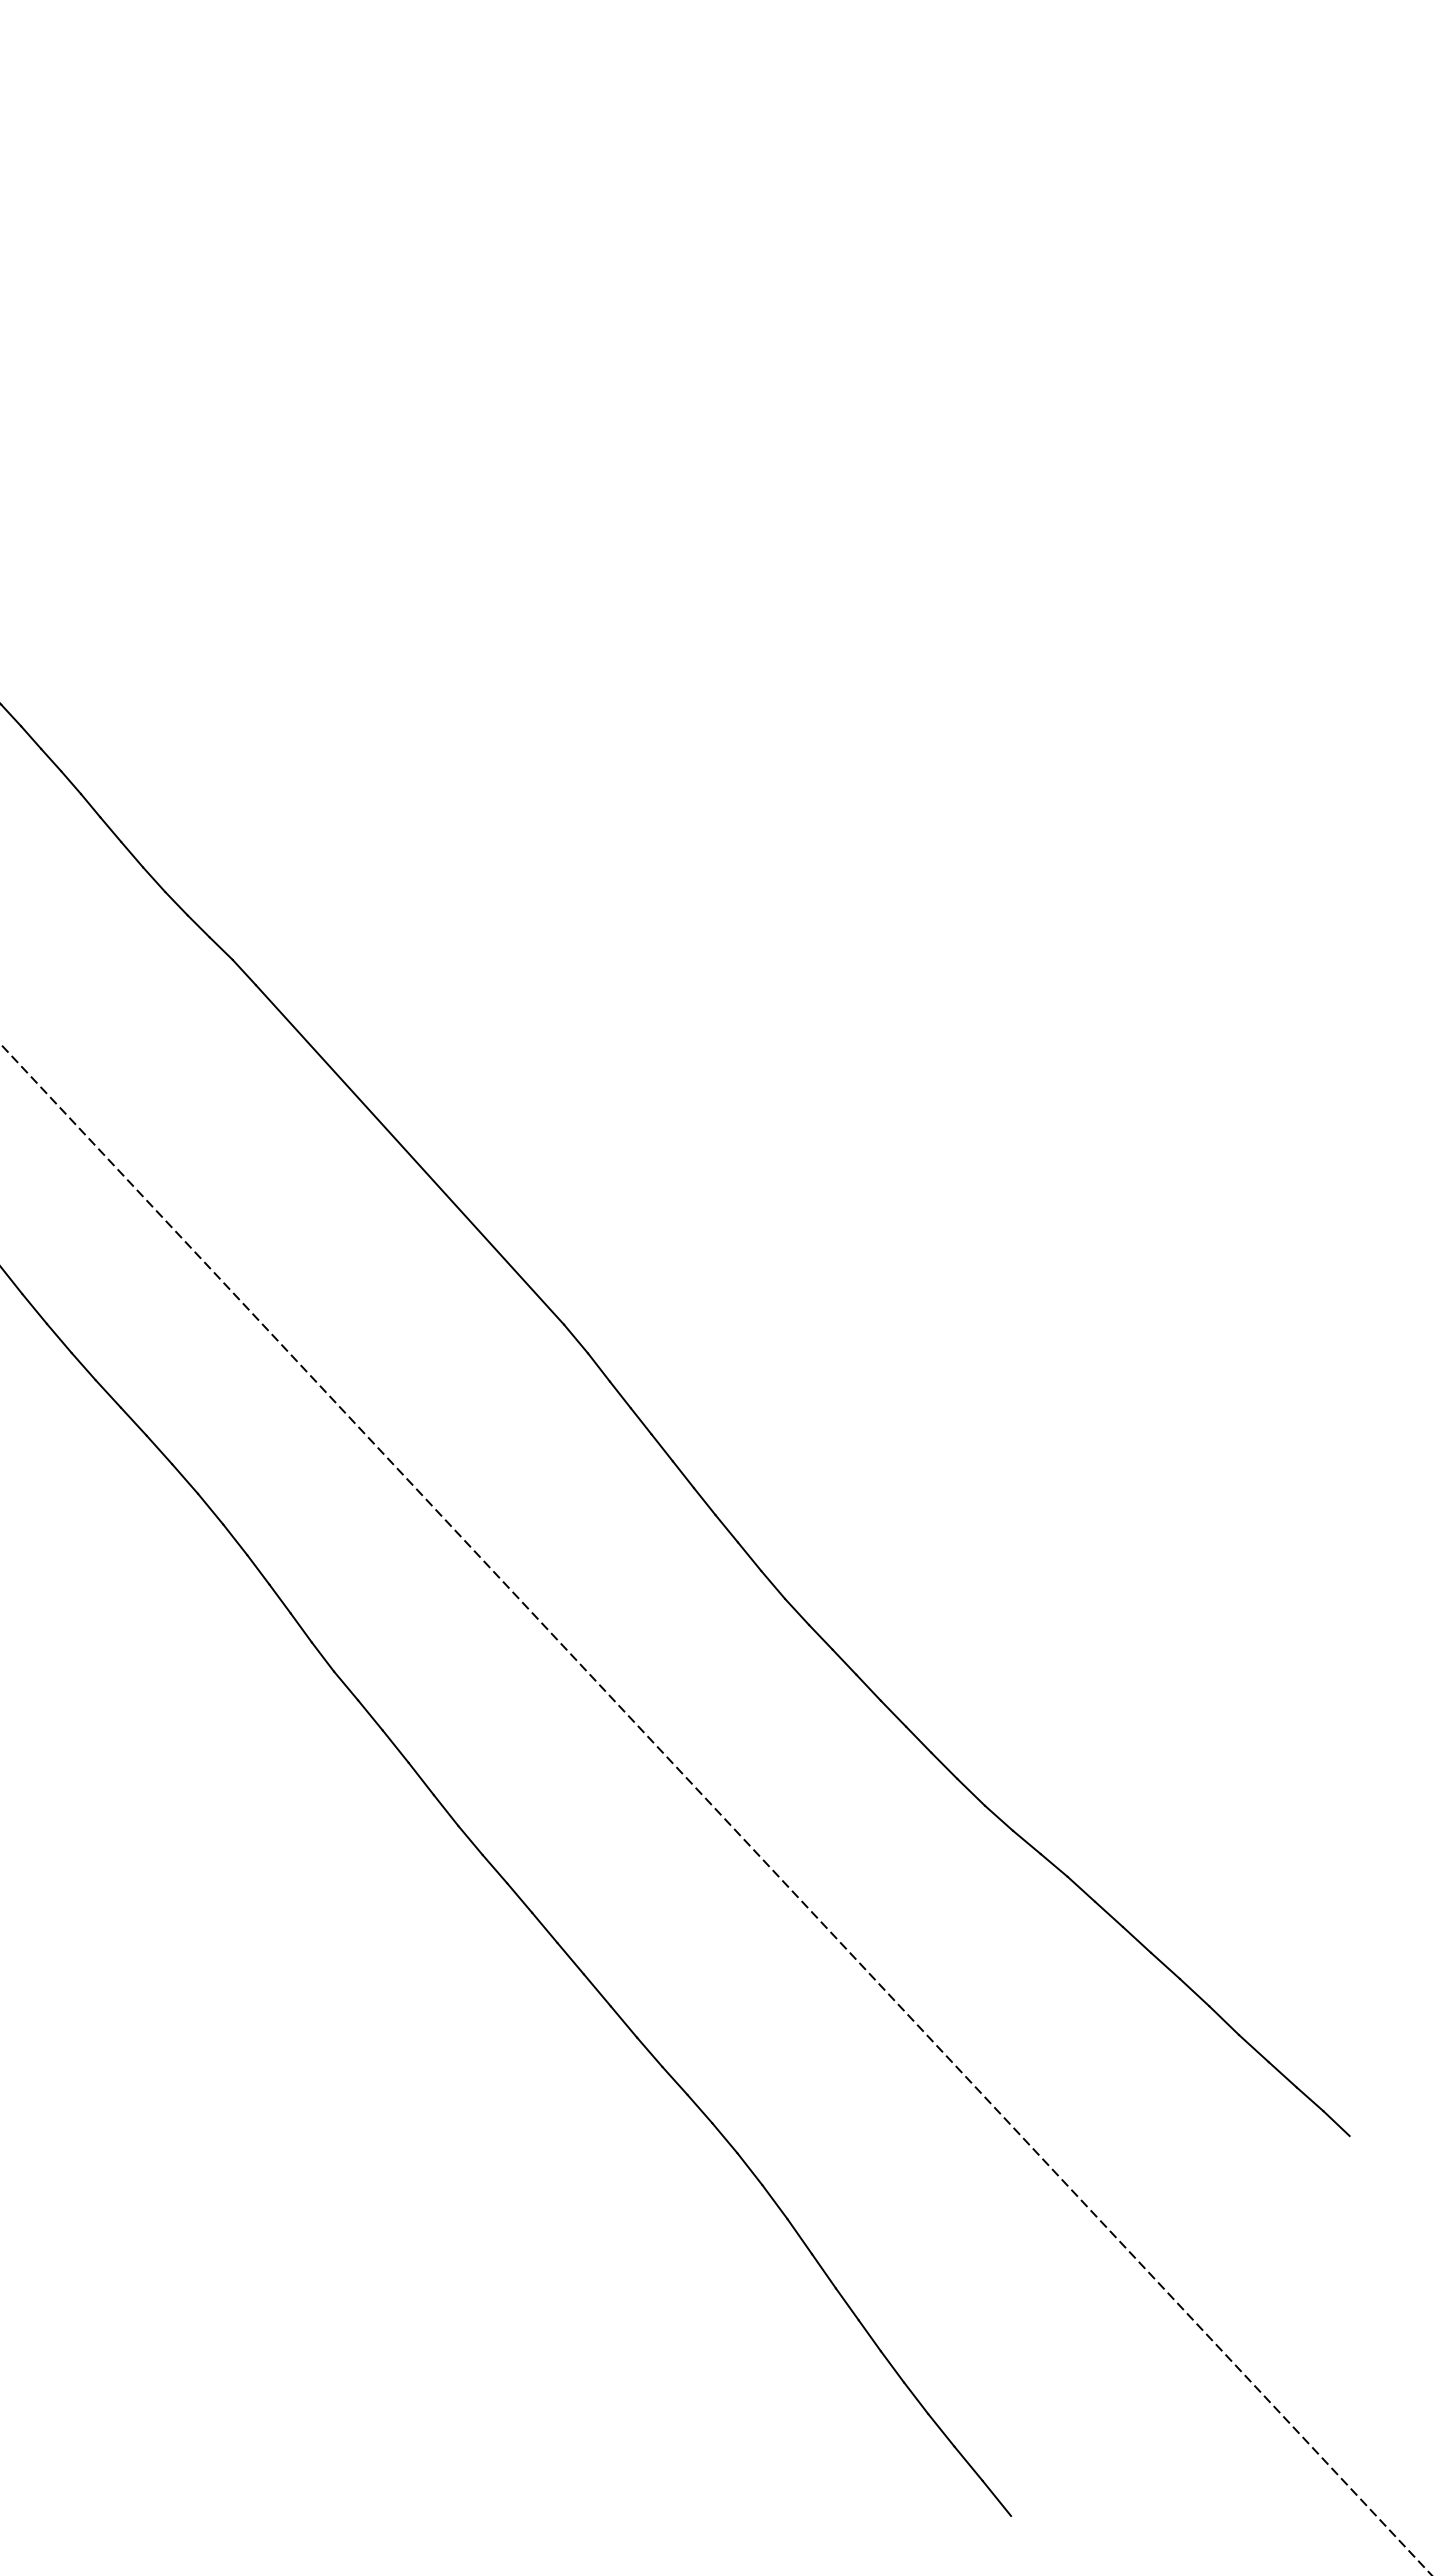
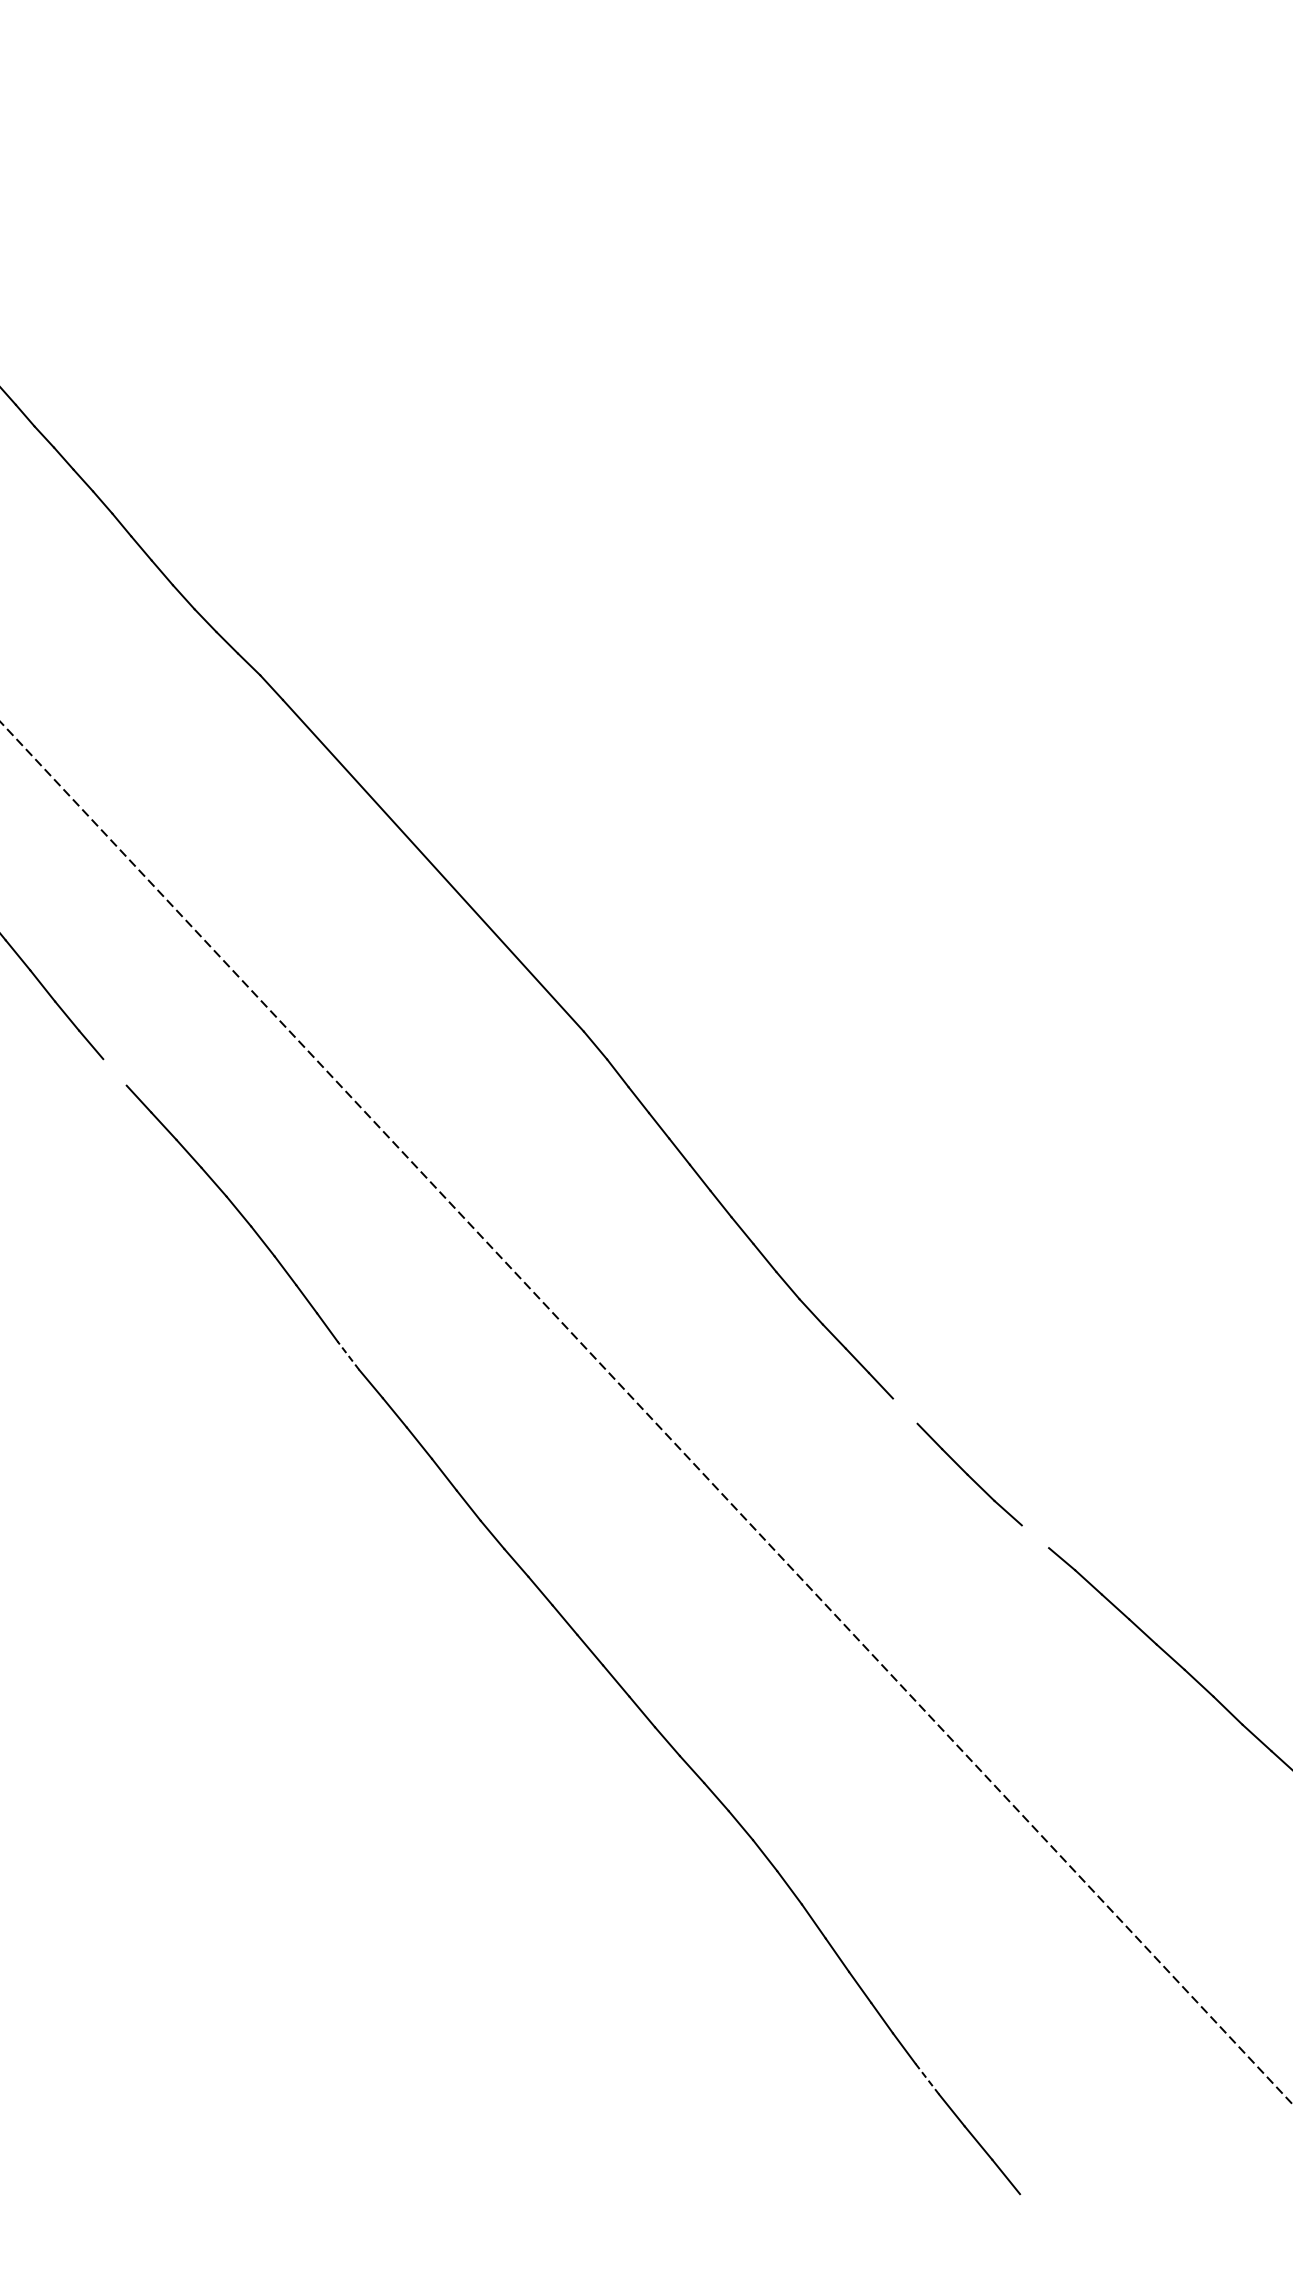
line: (83, 1366) -> (114, 1072), removed
line: (322, 1656) -> (348, 1355), solid -> dashed
line: (893, 1713) -> (905, 1410), removed
line: (1026, 1842) -> (1035, 1536), removed
line: (916, 2398) -> (927, 2079), solid -> dashed

